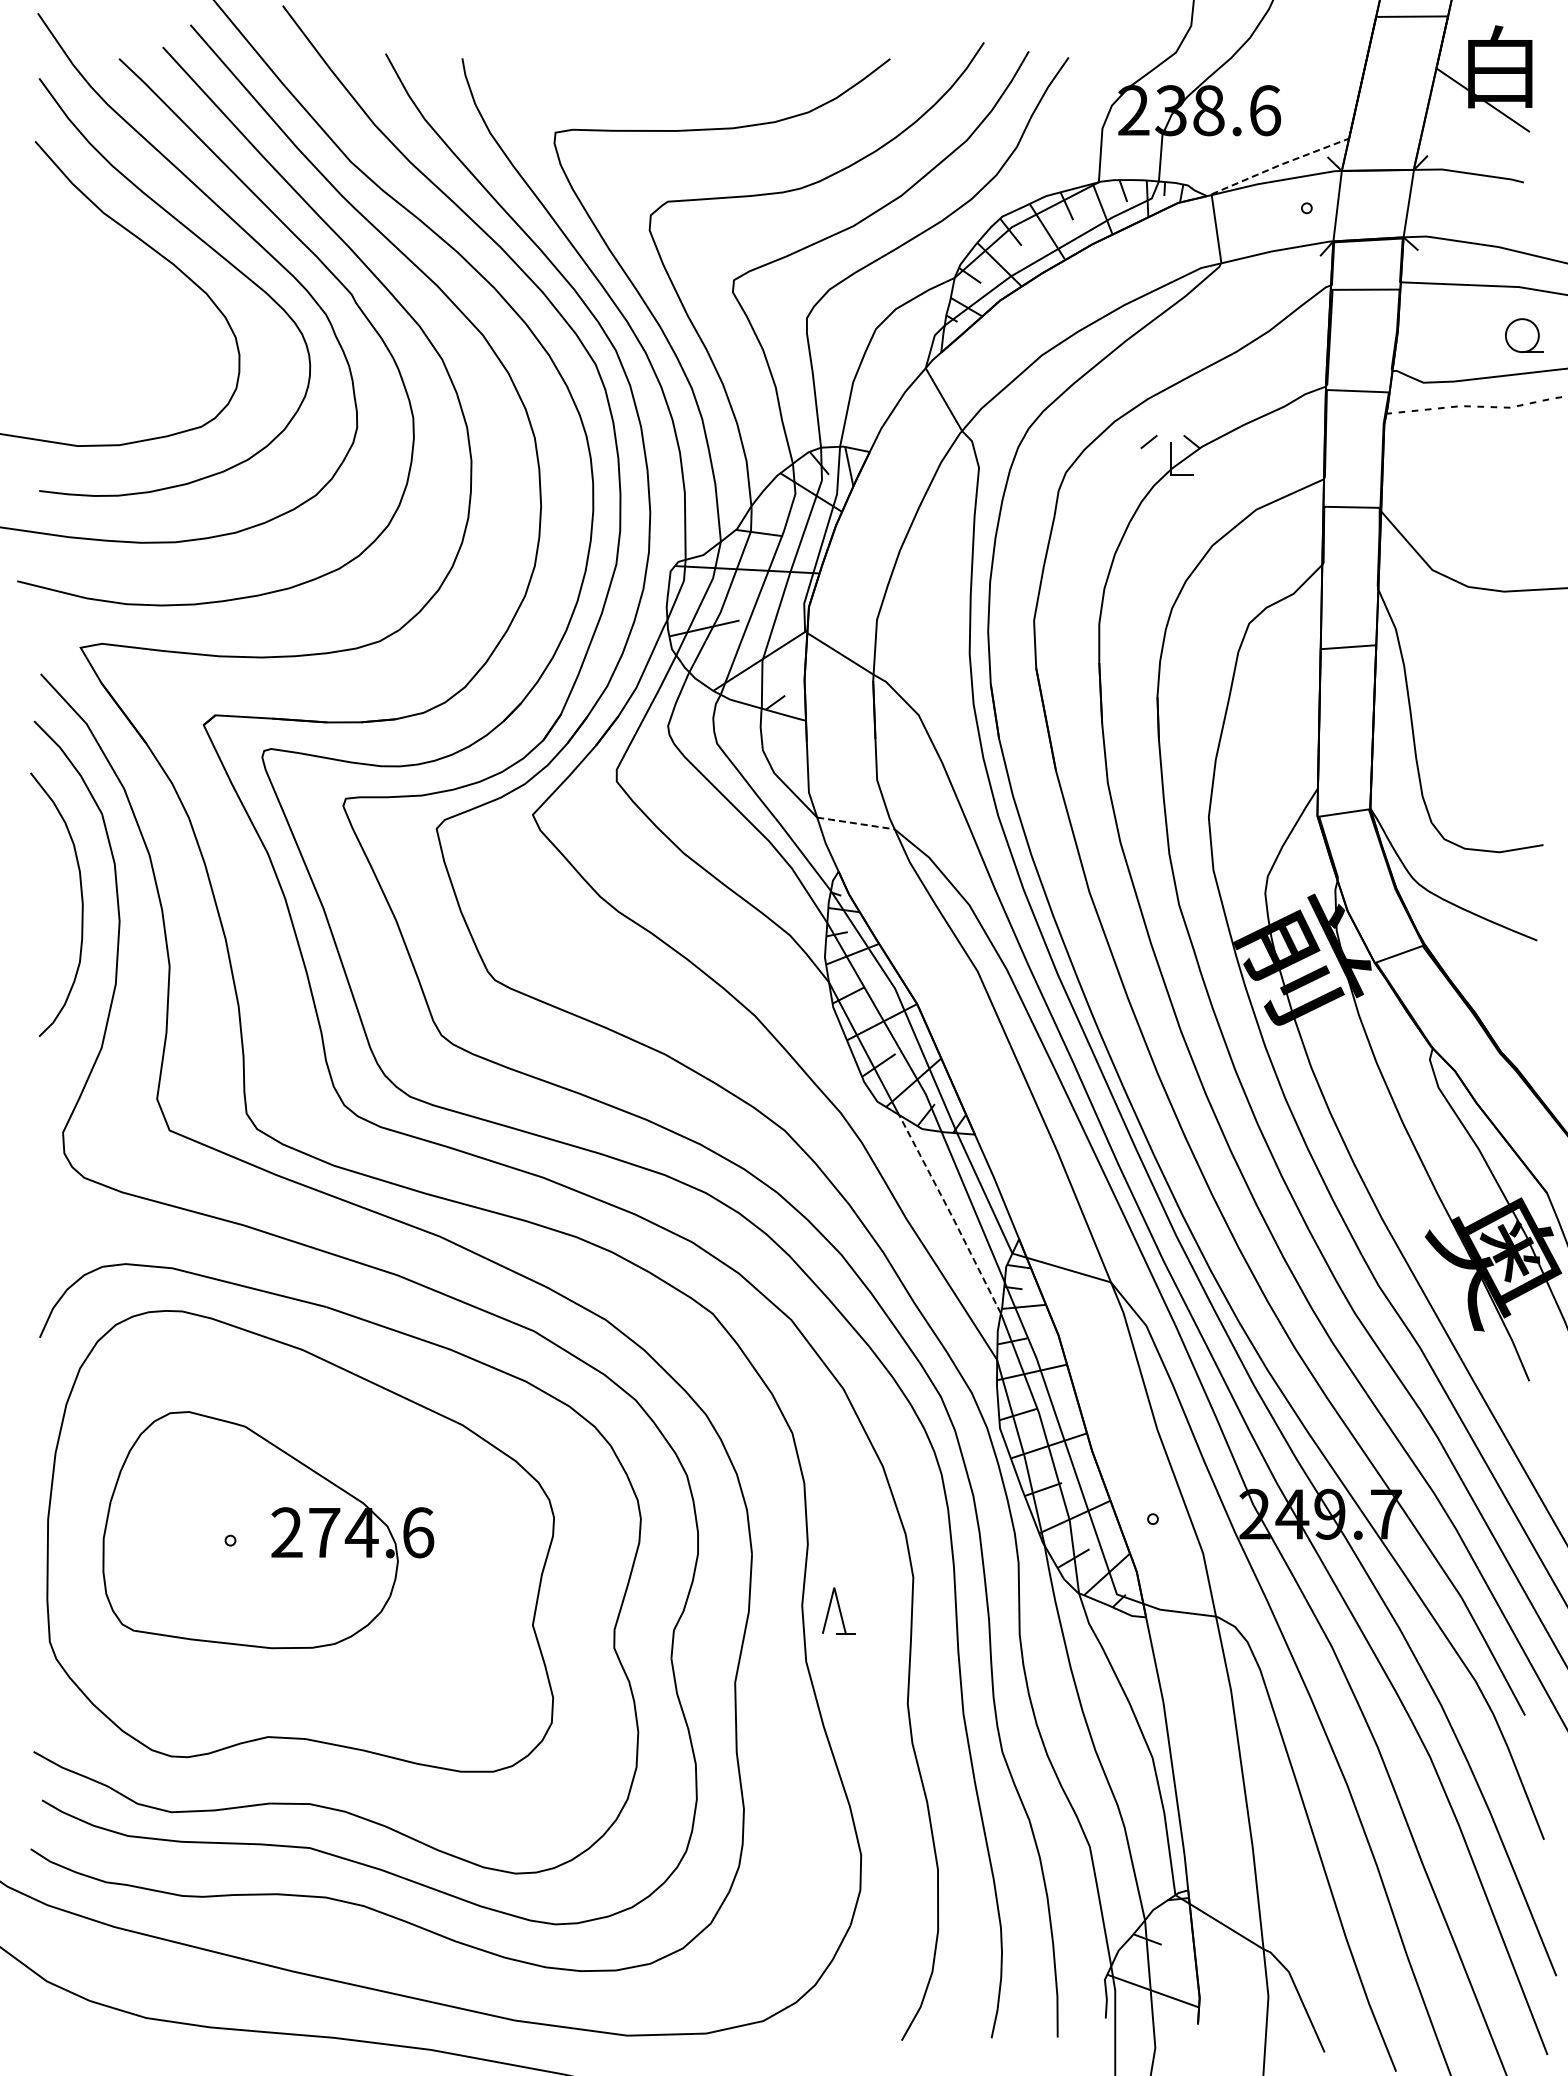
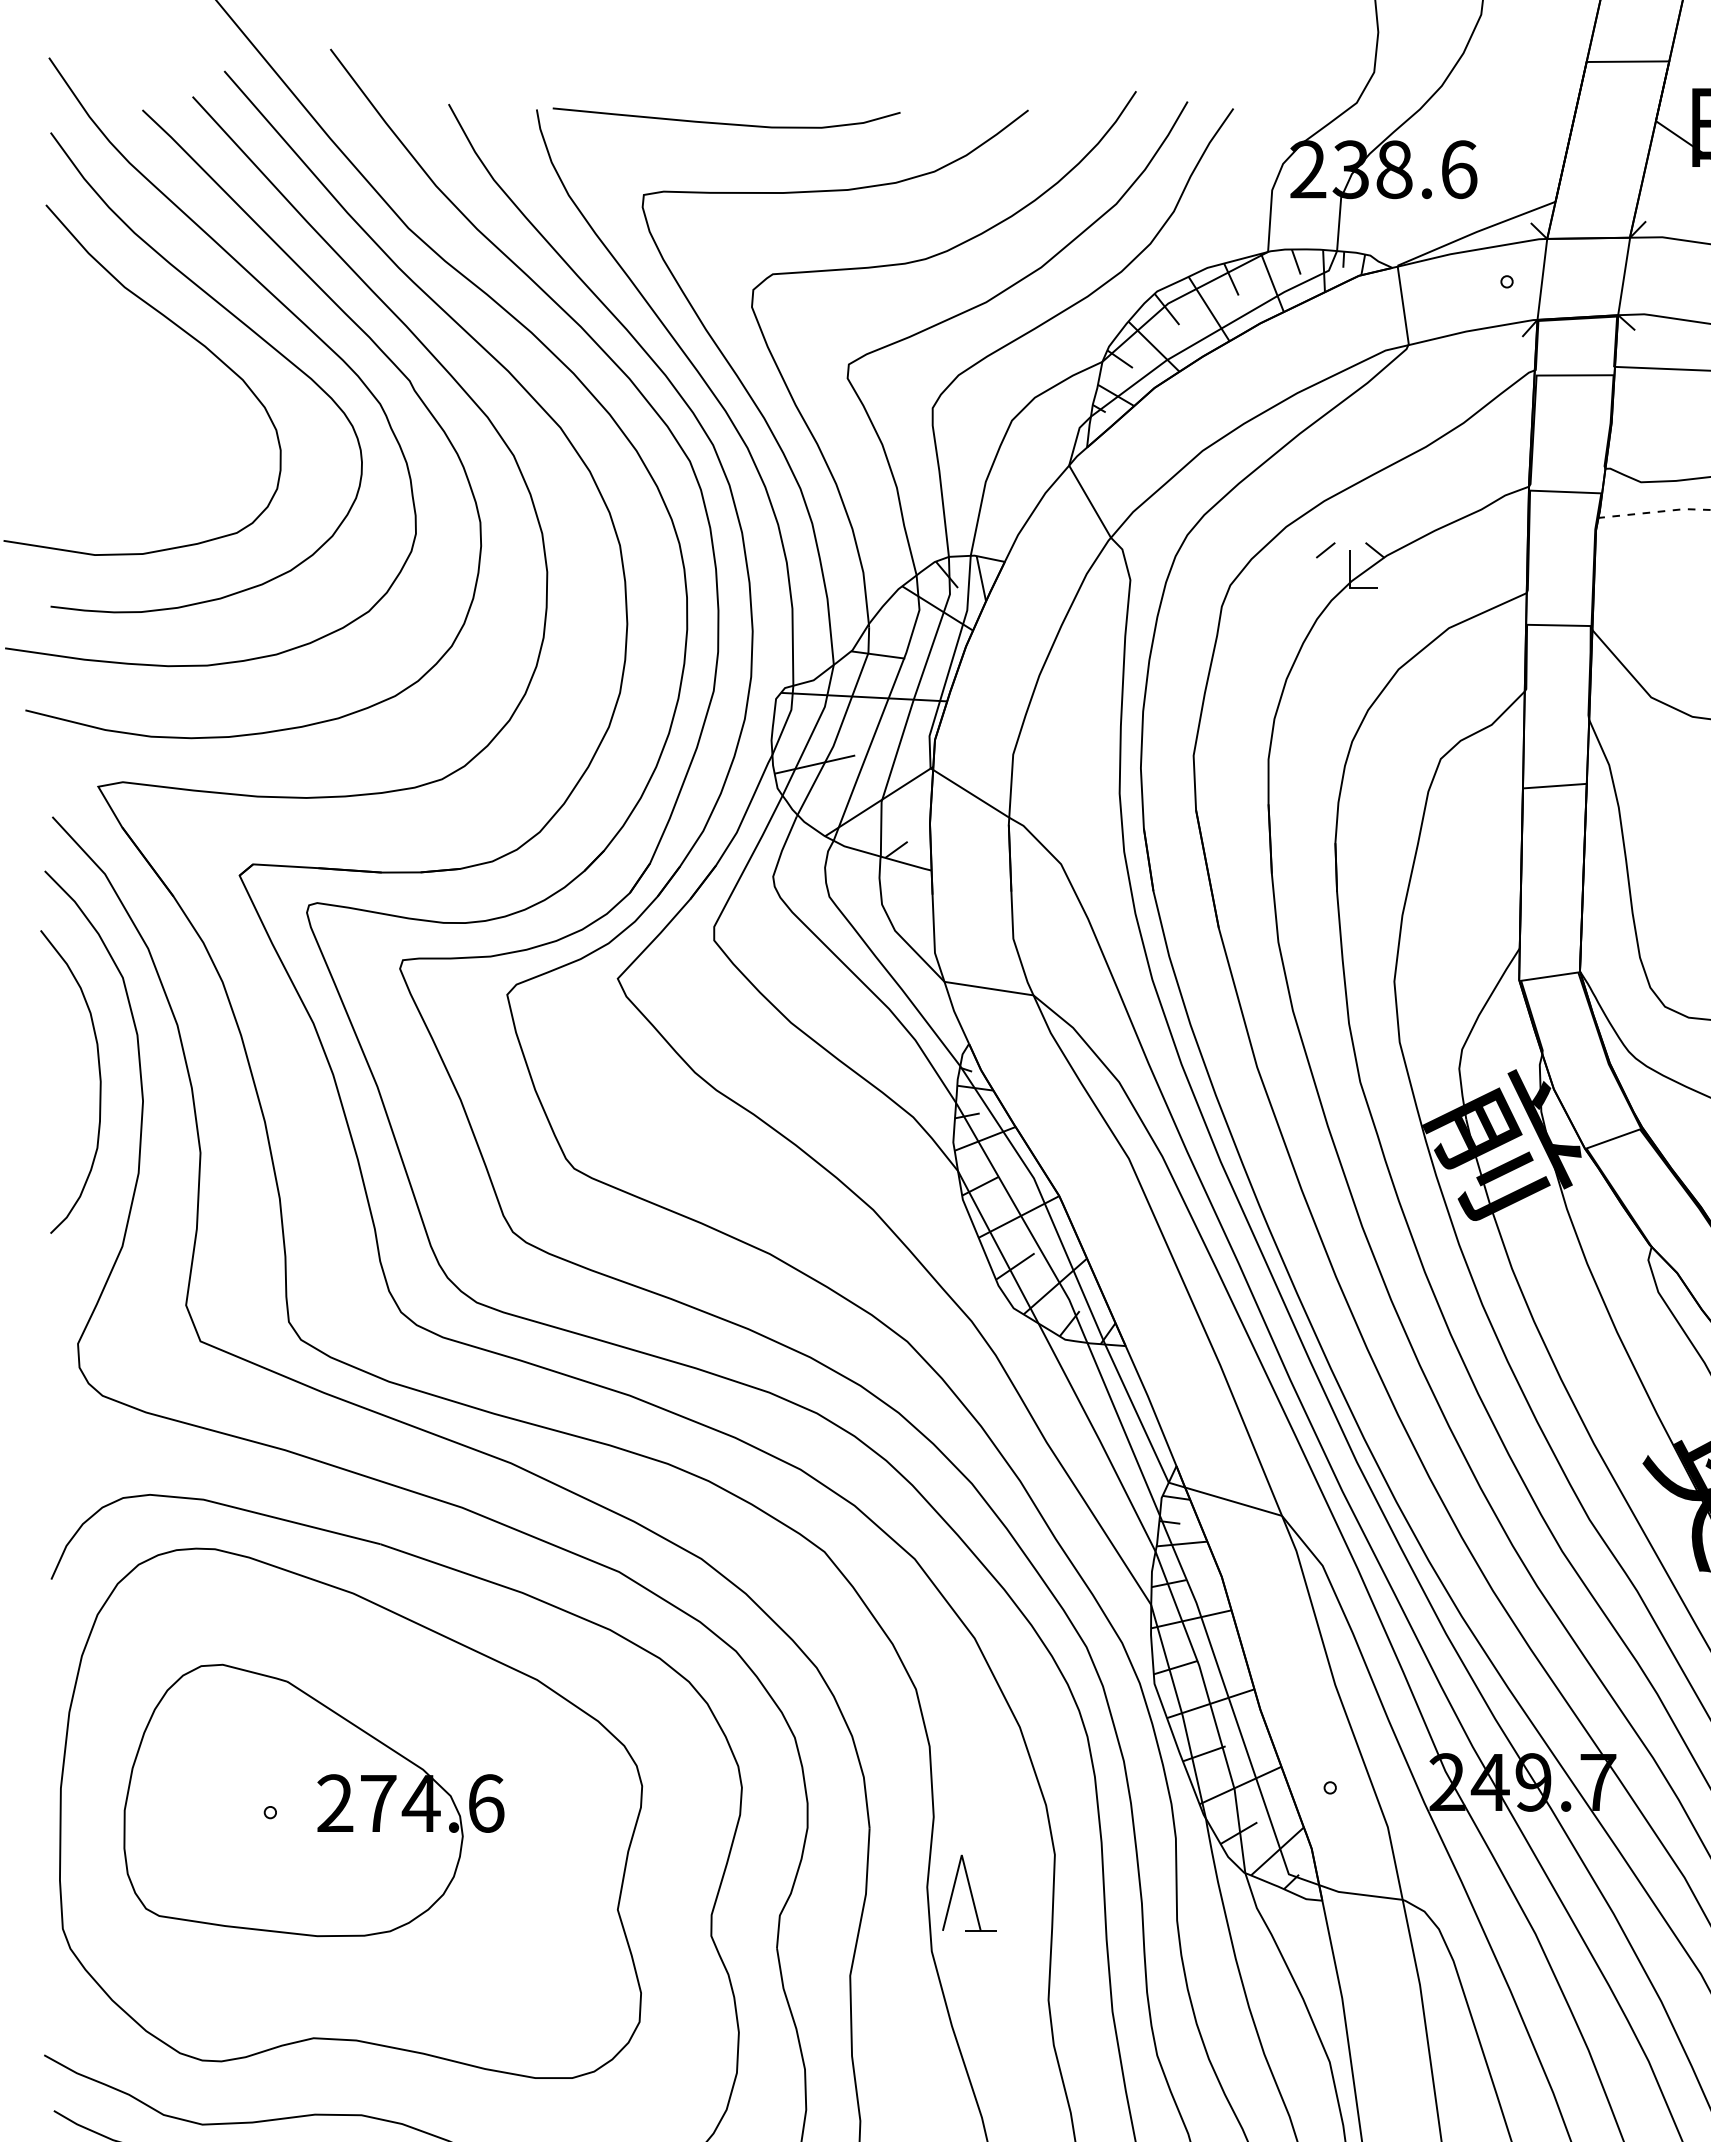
curve: (625, 69) -> (724, 122), added
line: (1280, 164) -> (1476, 231), dashed -> solid
line: (856, 823) -> (989, 988), dashed -> solid
line: (950, 1213) -> (1097, 1436), dashed -> solid
part: (838, 1610) -> (968, 1892), size x1.43

